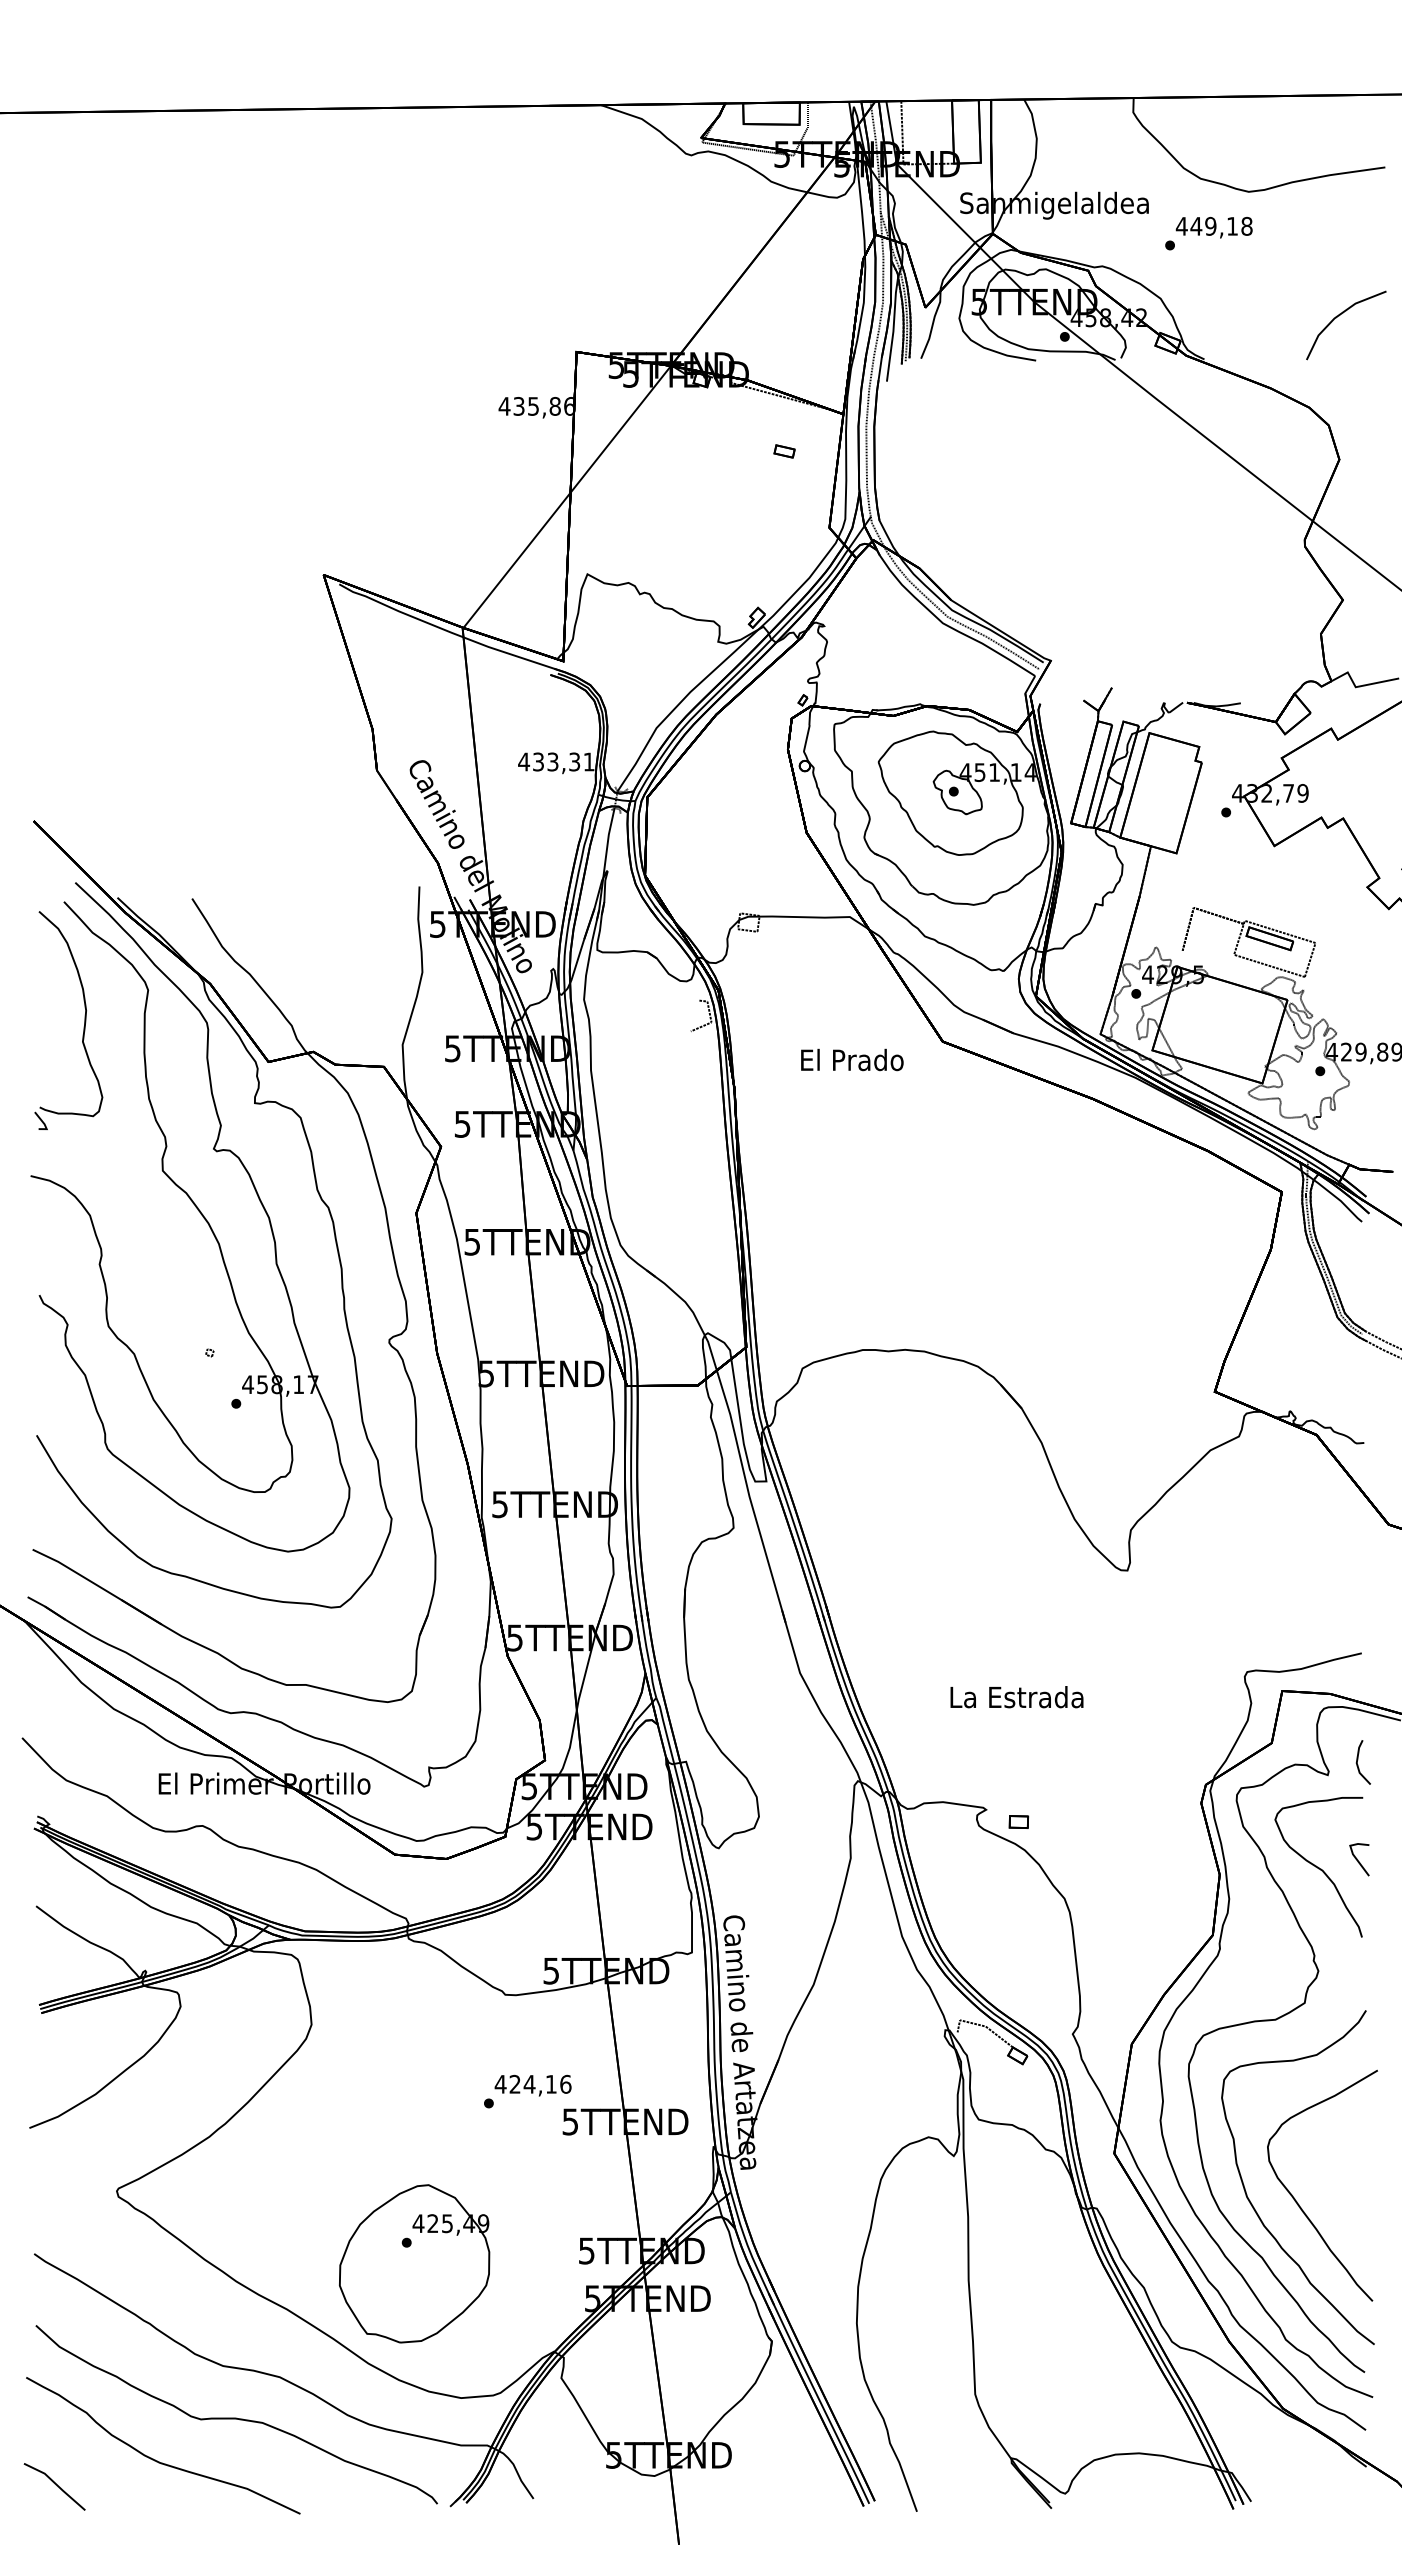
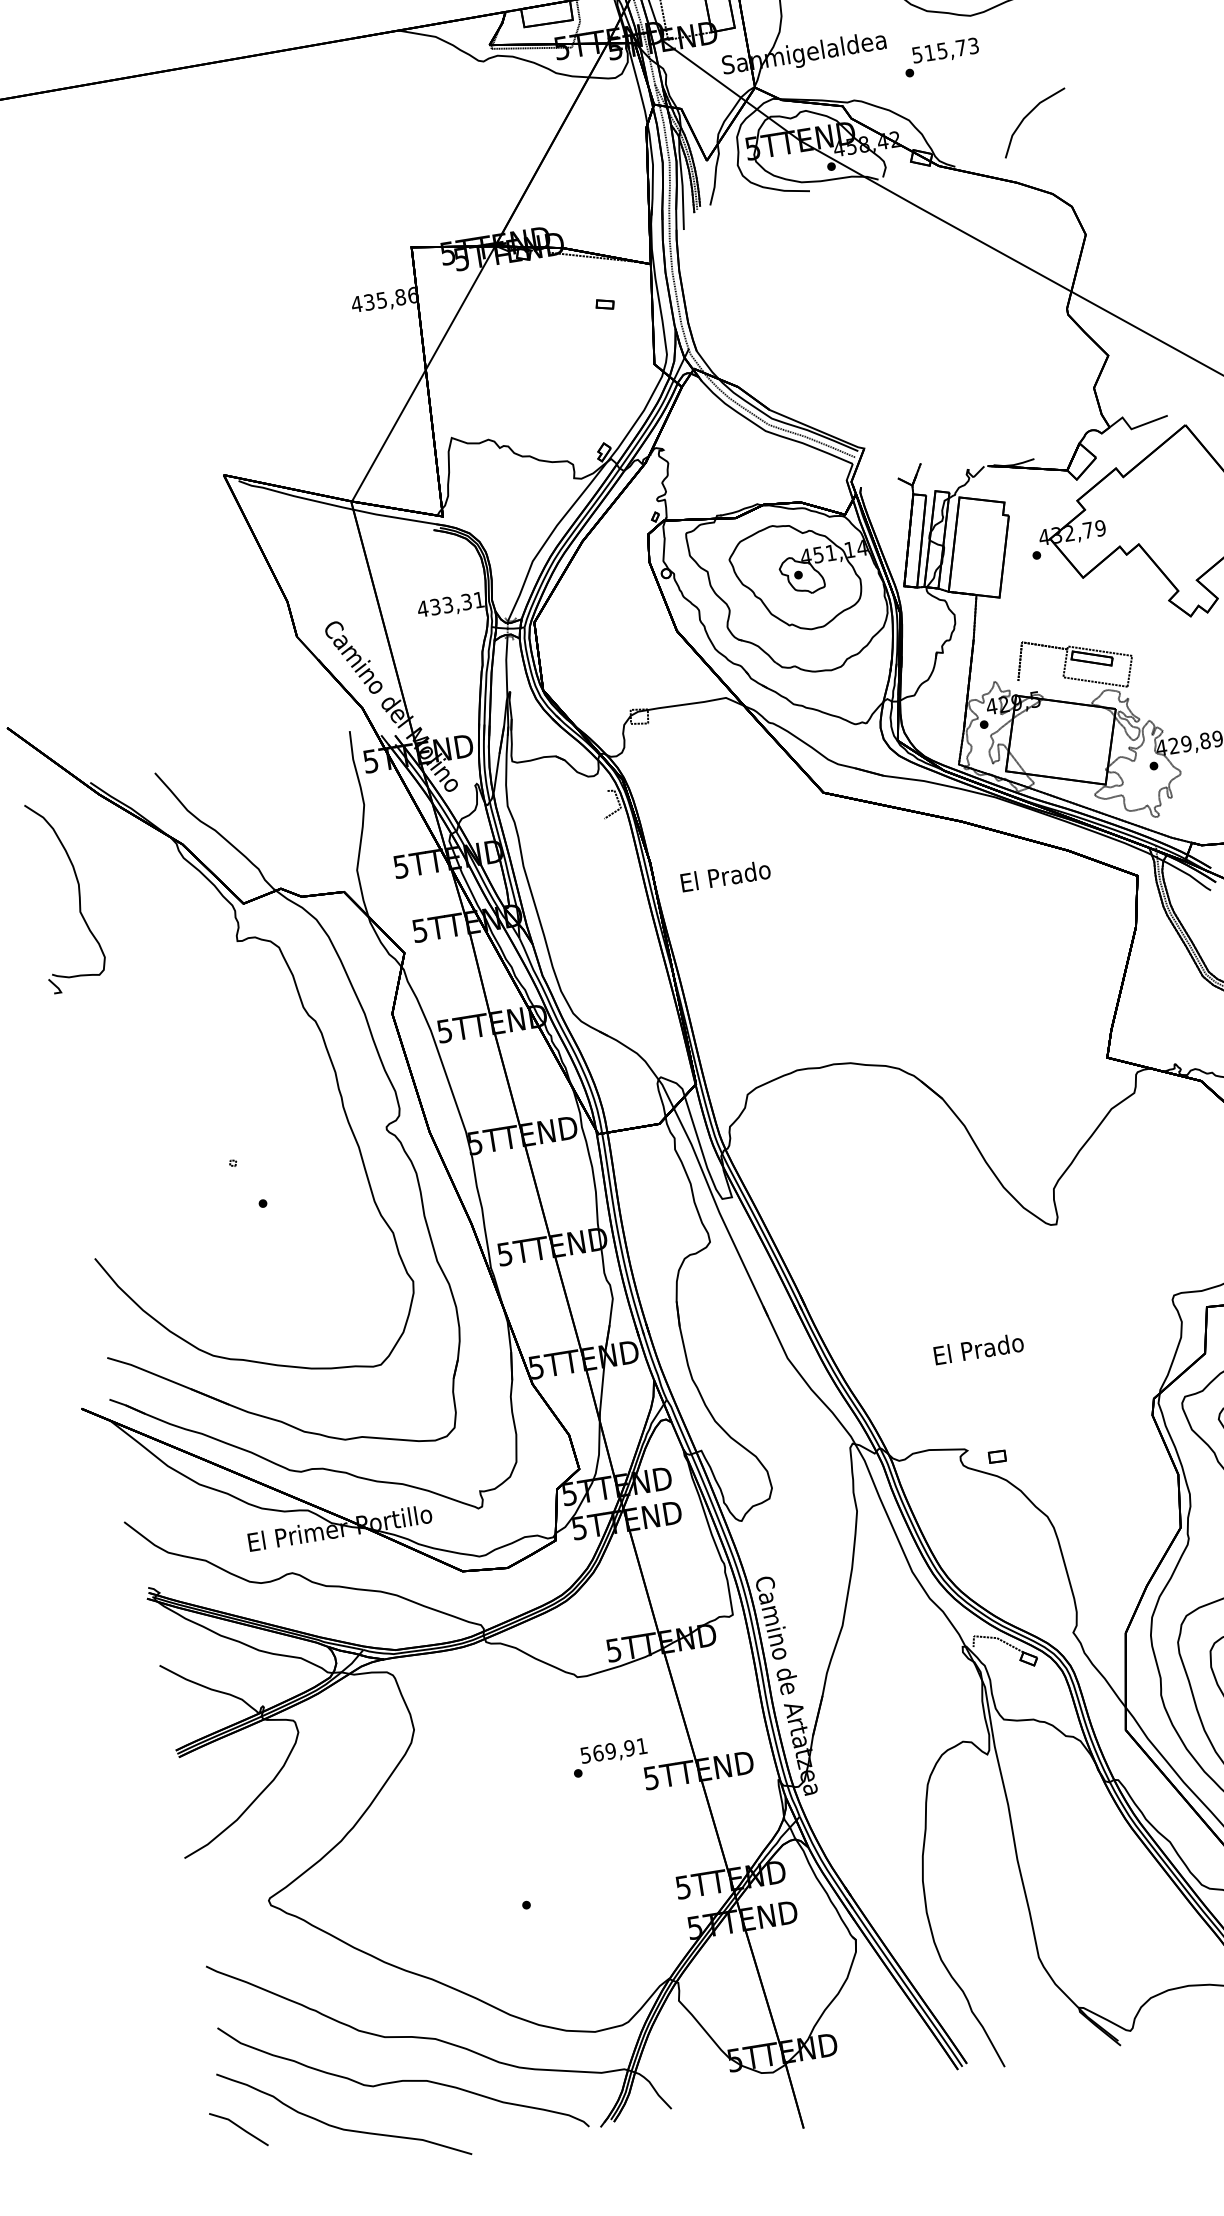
text: (1213, 225) -> (944, 49), 449,18 -> 515,73
line: (1339, 316) -> (1027, 116), moved
text: (852, 1059) -> (725, 875), moved
part: (198, 1211) -> (203, 1042), removed
text: (1016, 1697) -> (978, 1349), La Estrada -> El Prado
text: (532, 2083) -> (613, 1750), 424,16 -> 569,91
part: (414, 2263) -> (536, 1922), removed
line: (55, 2485) -> (239, 2128), moved

